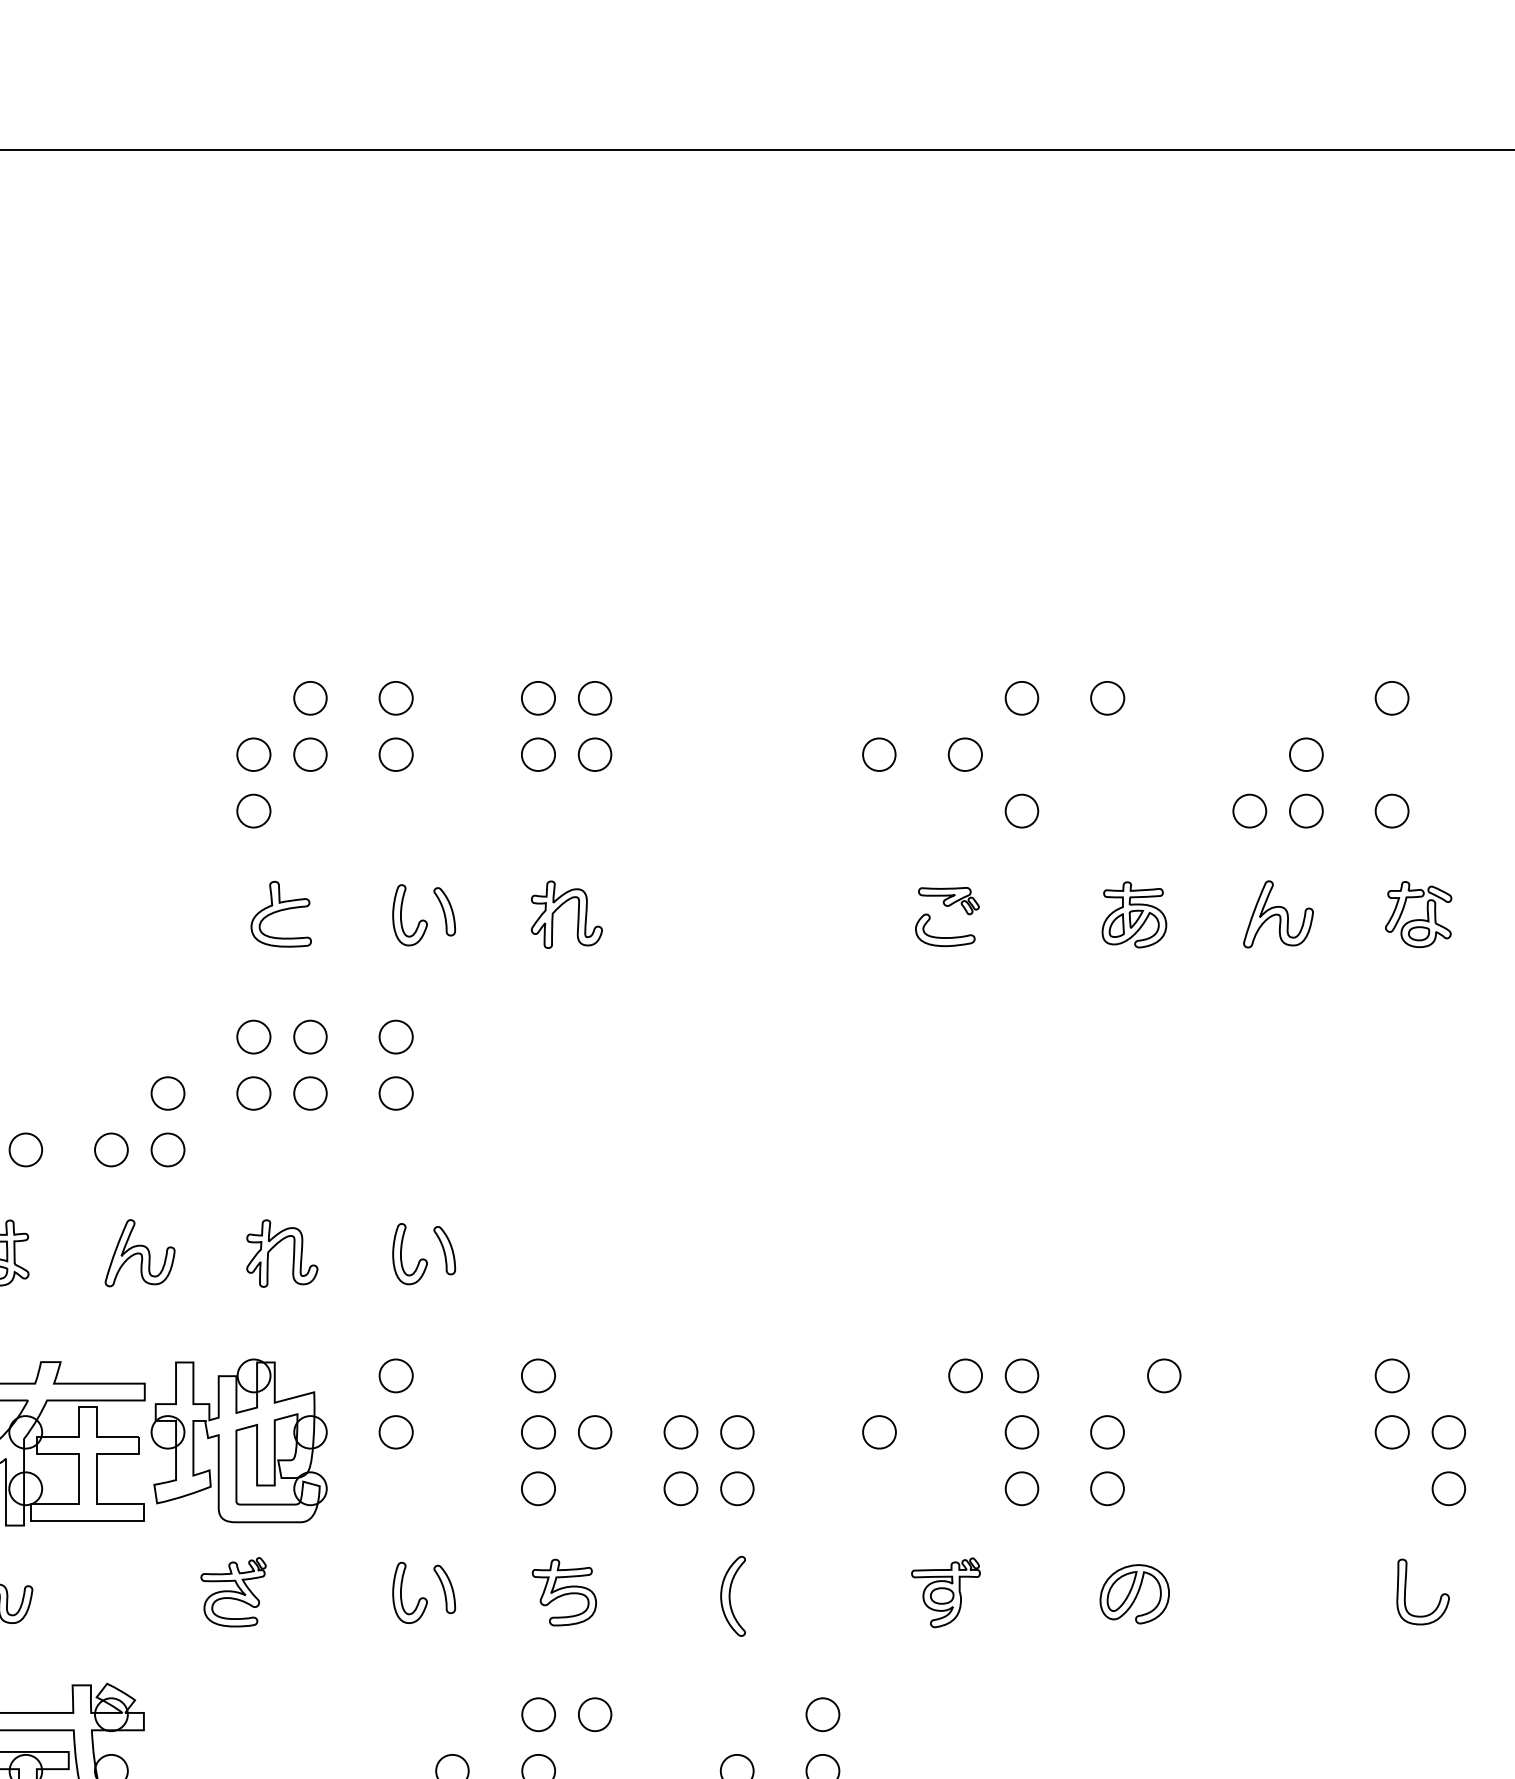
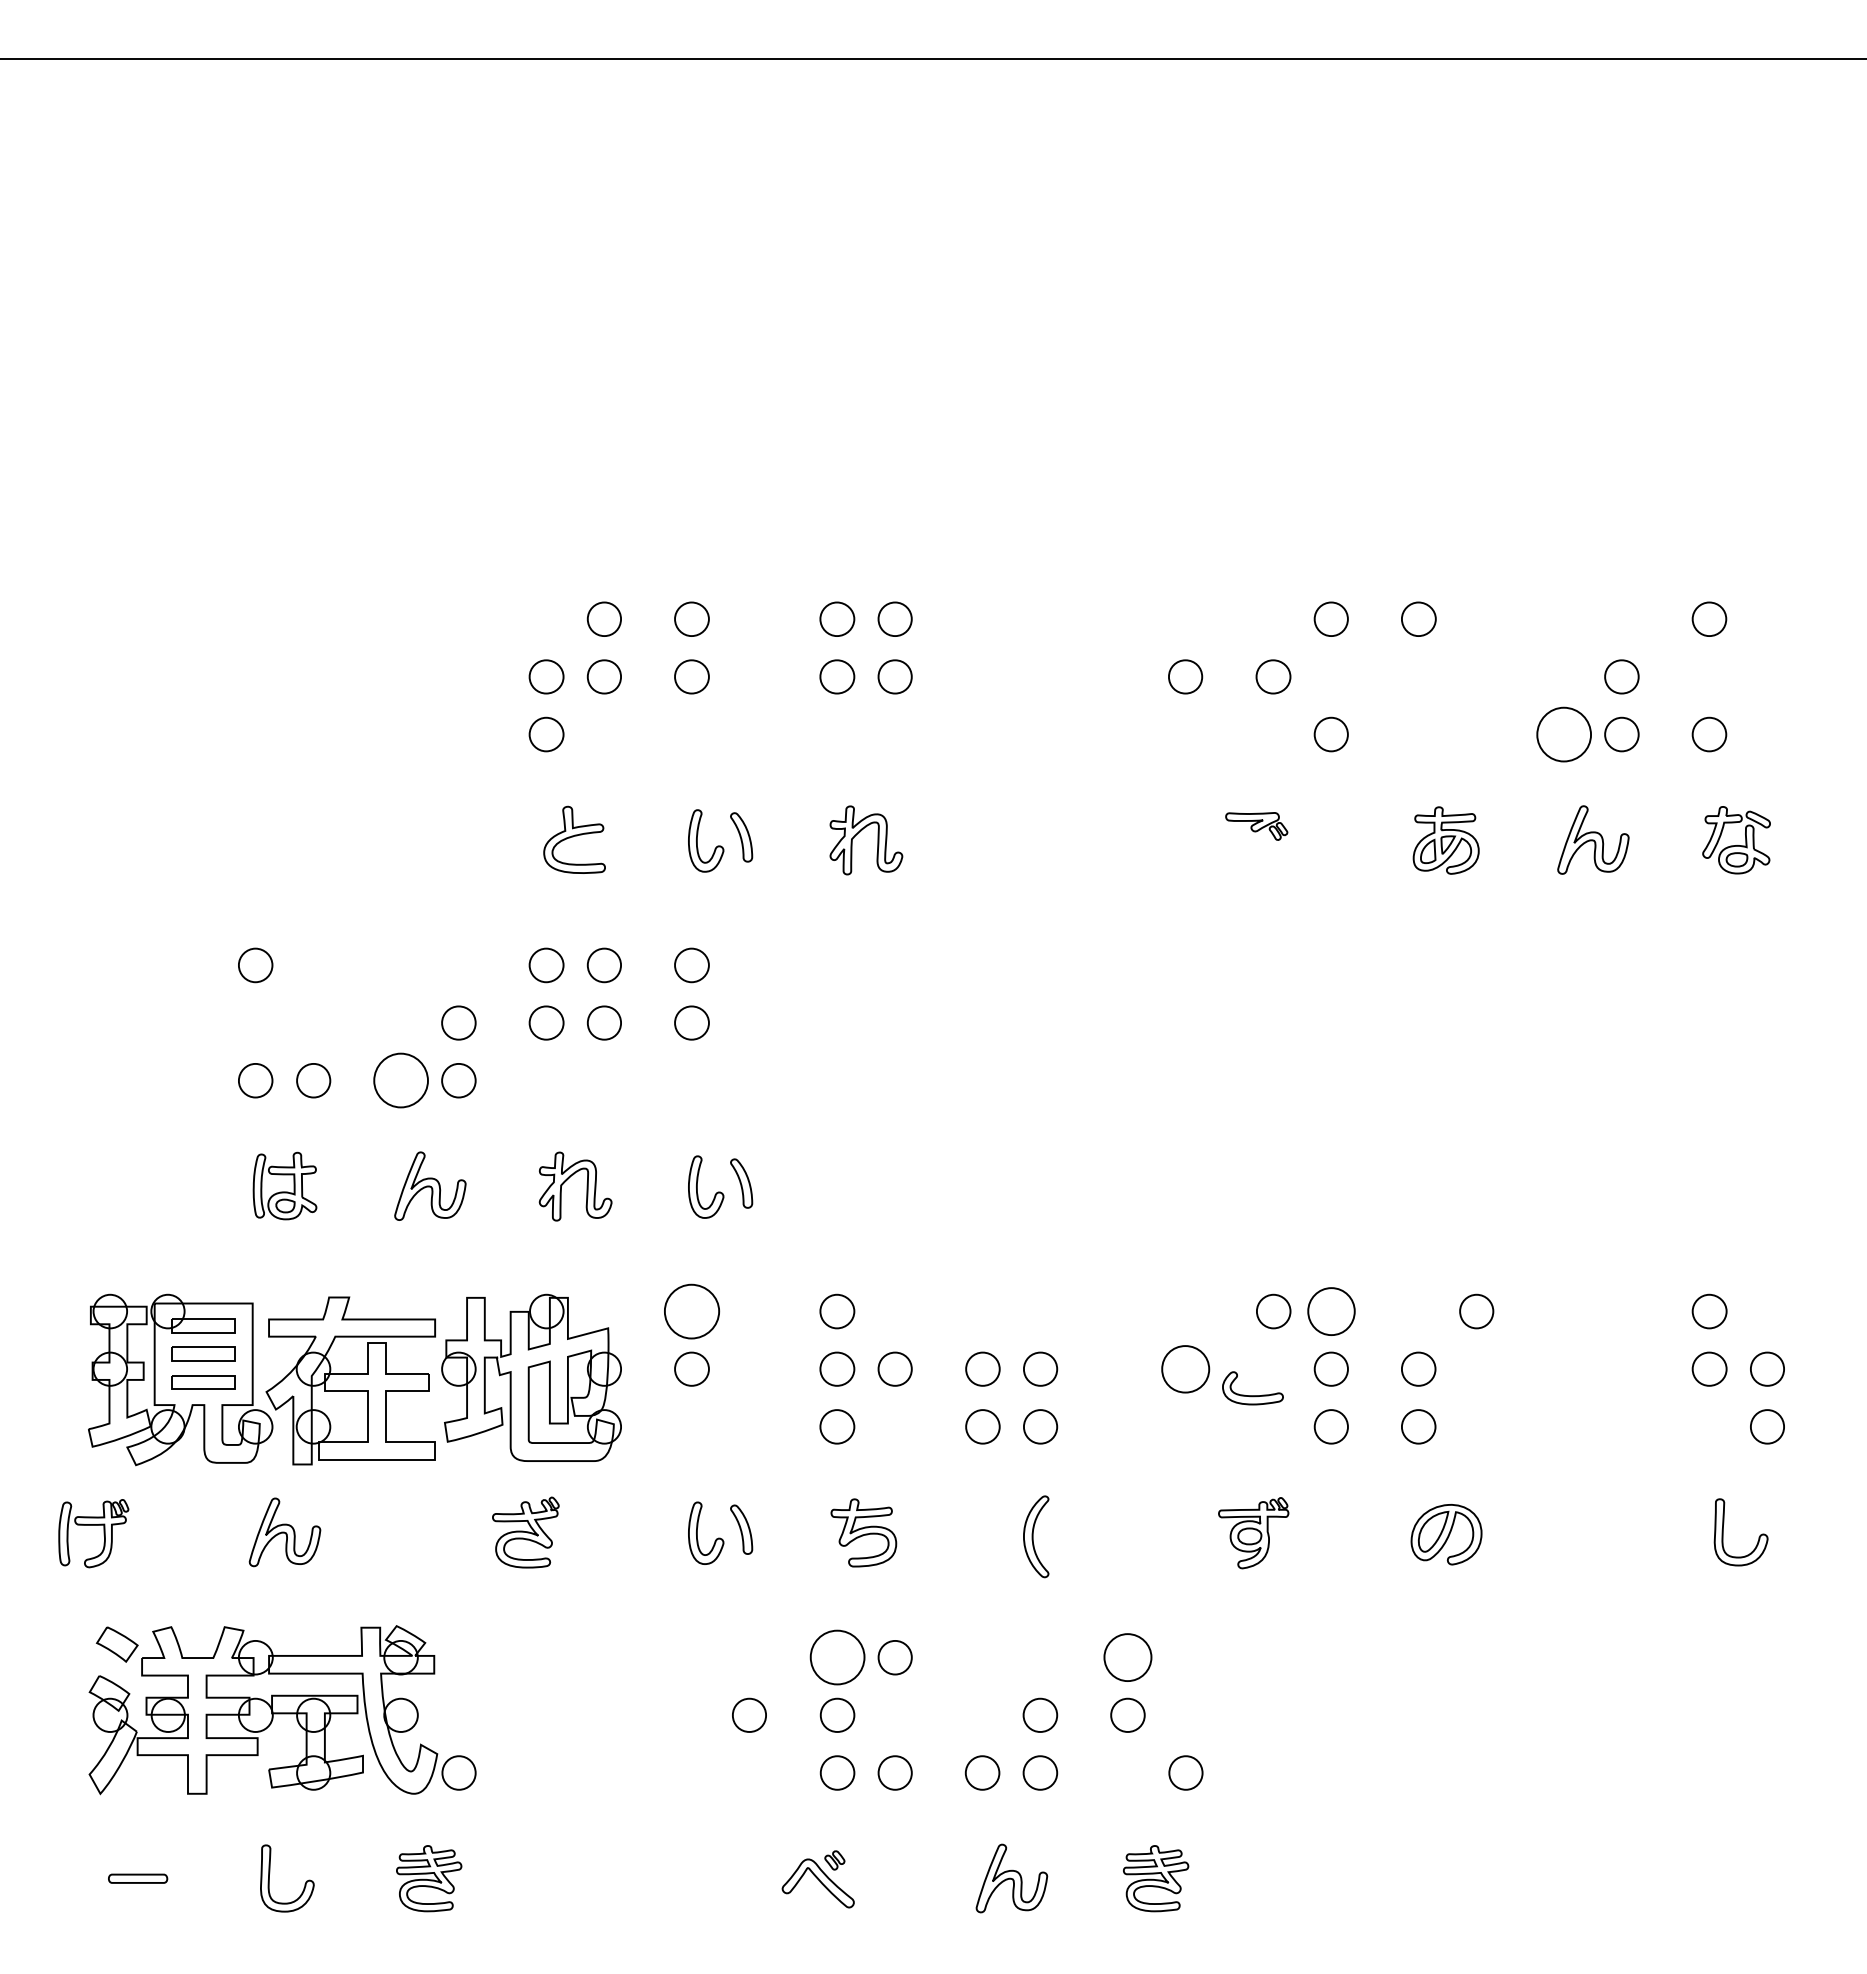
part: (1249, 811) -> (1563, 734), size x1.6
part: (944, 937) -> (1252, 1395), moved
part: (110, 1149) -> (400, 1080), size x1.6
part: (395, 1375) -> (691, 1311), size x1.6
part: (1021, 1375) -> (1330, 1311), size x1.4
part: (879, 1431) -> (1185, 1368), size x1.4
part: (538, 1714) -> (837, 1657), size x1.6
part: (822, 1714) -> (1127, 1657), size x1.4

